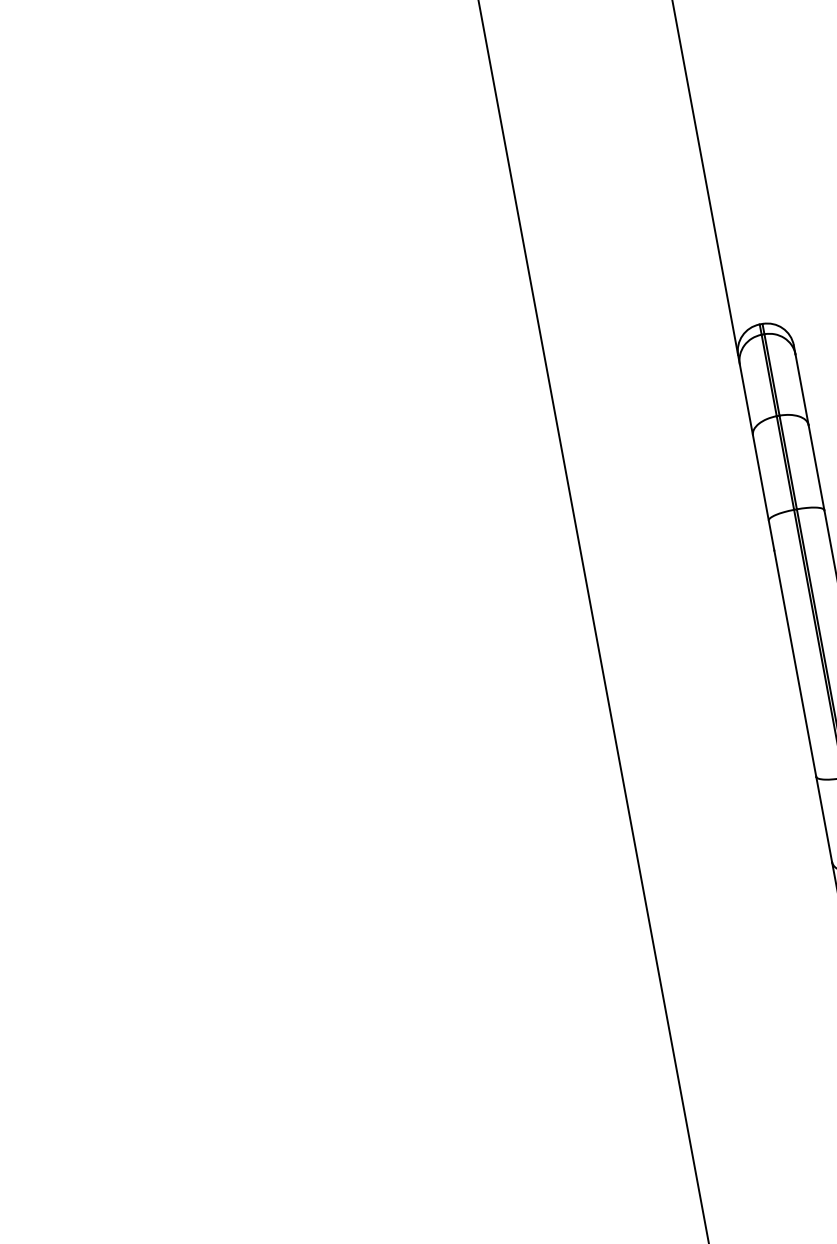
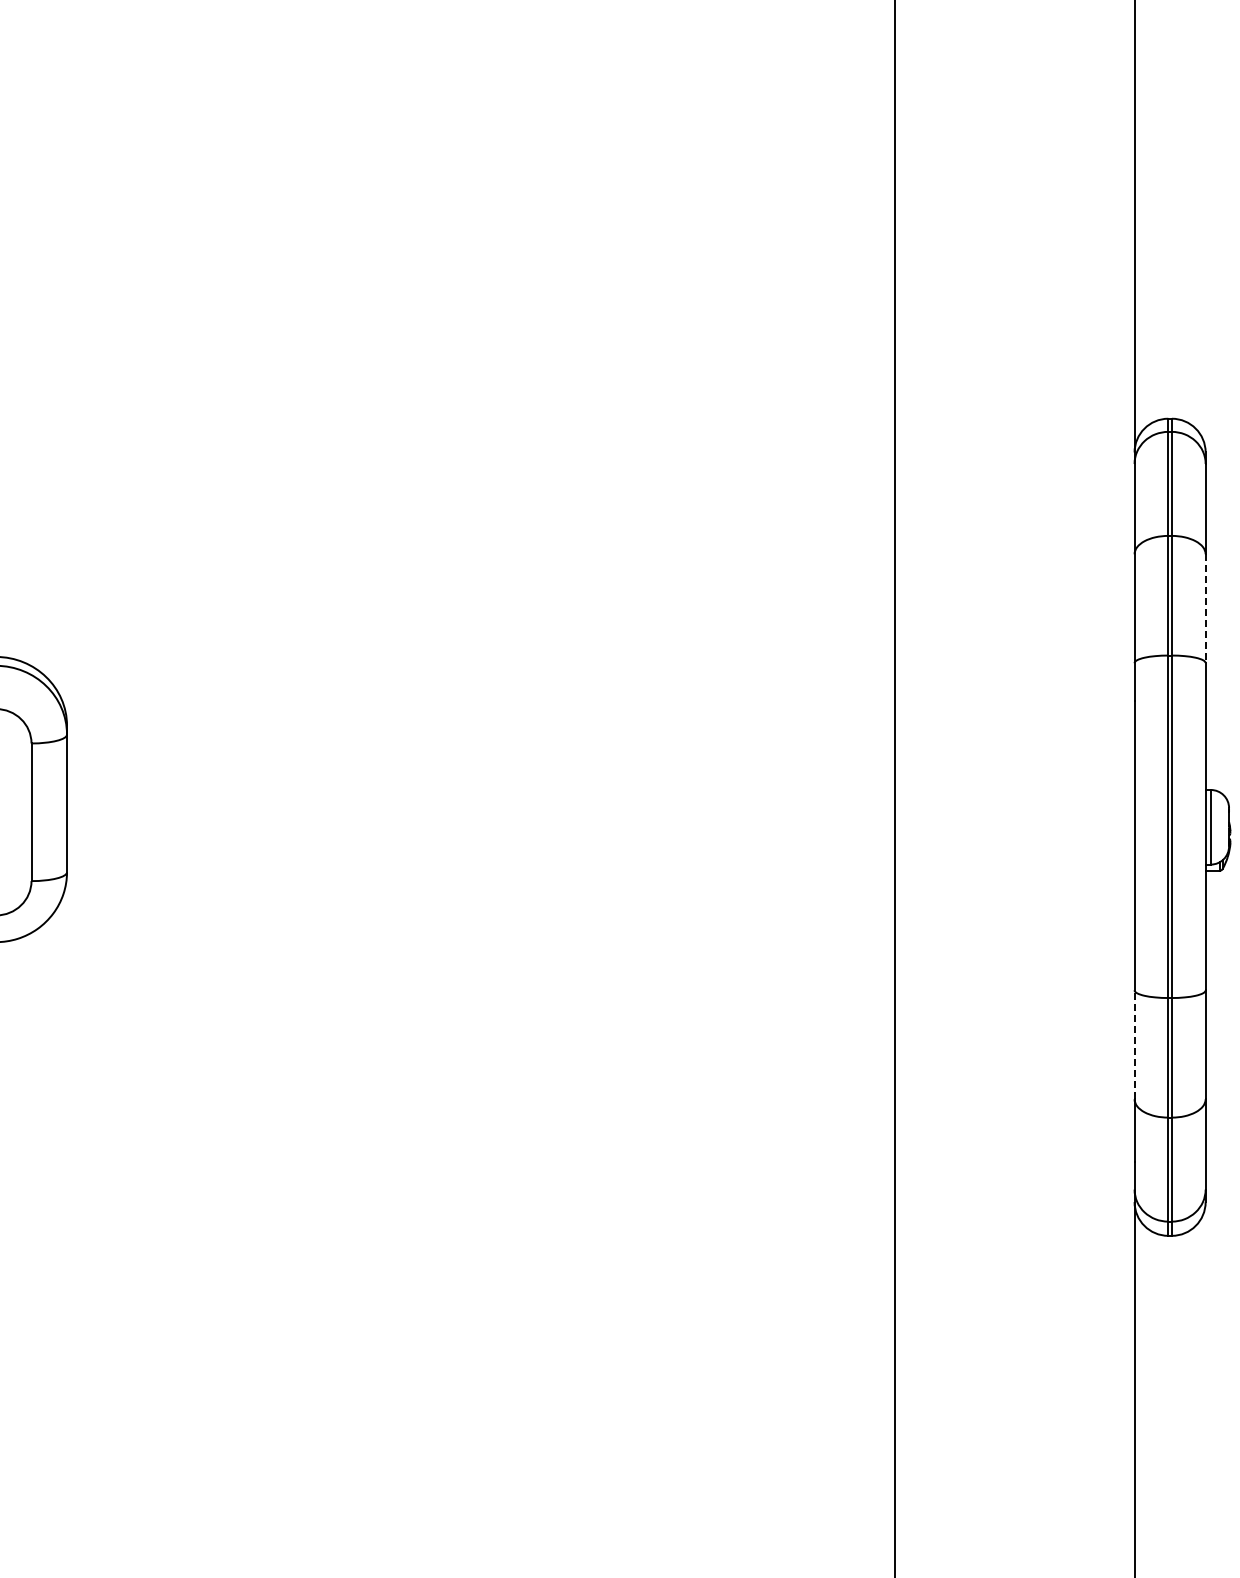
line: (816, 468) -> (1205, 609), solid -> dashed
line: (824, 819) -> (1134, 1044), solid -> dashed

